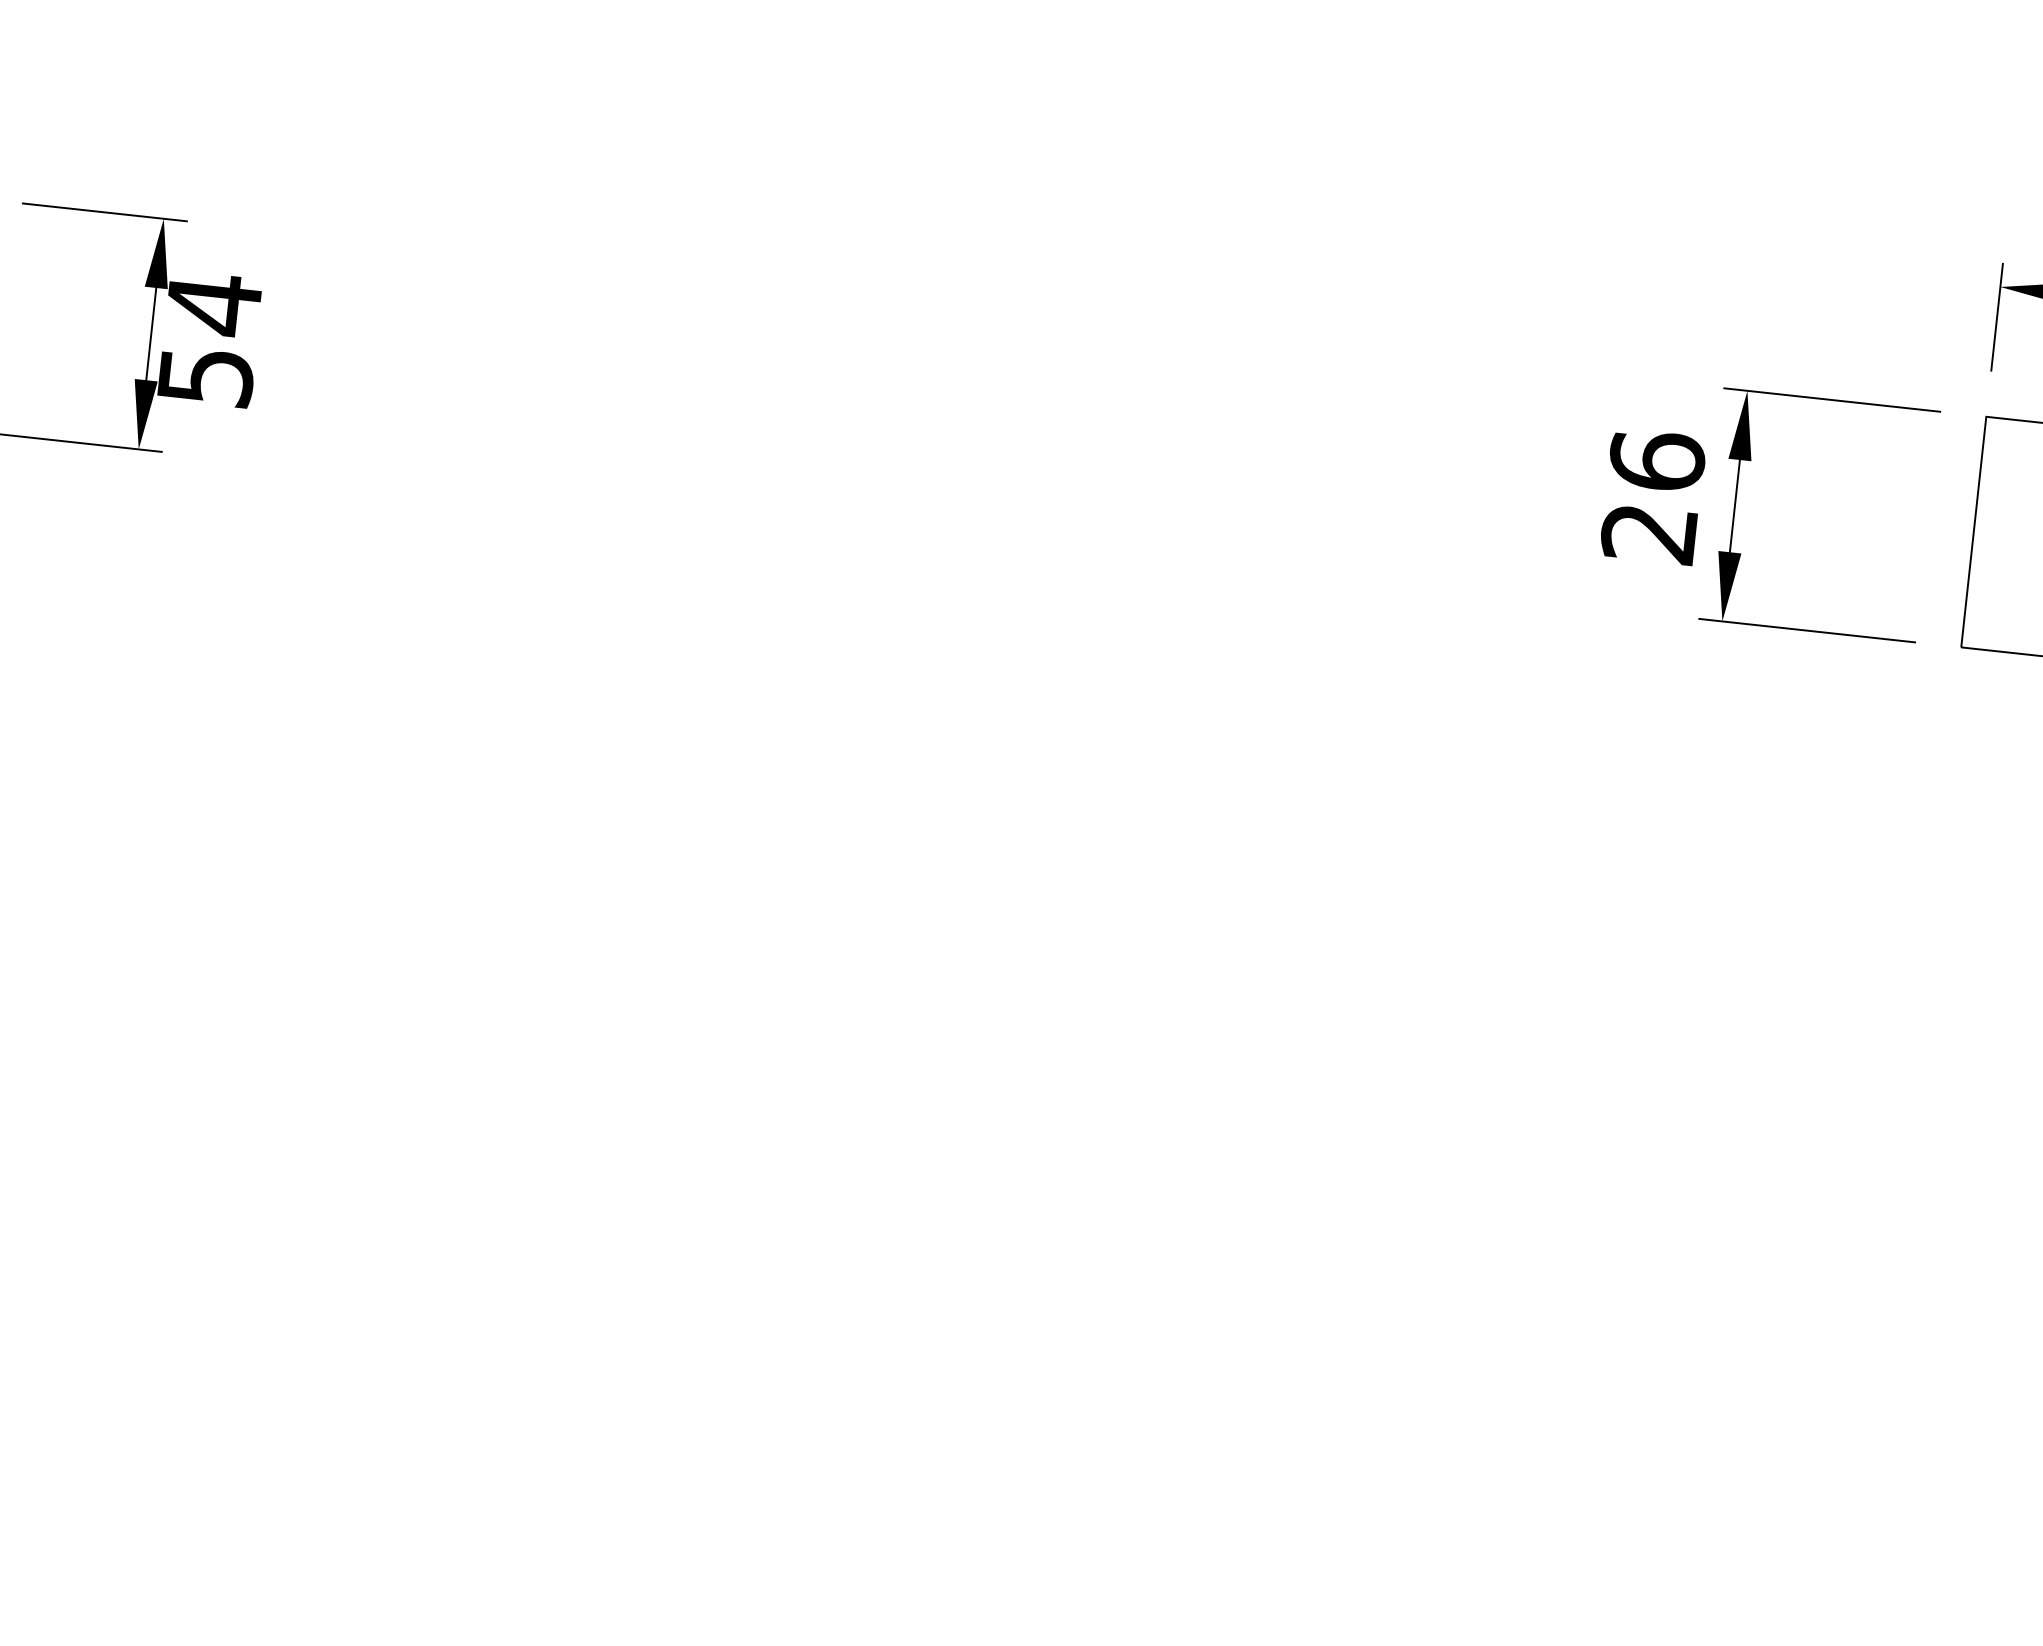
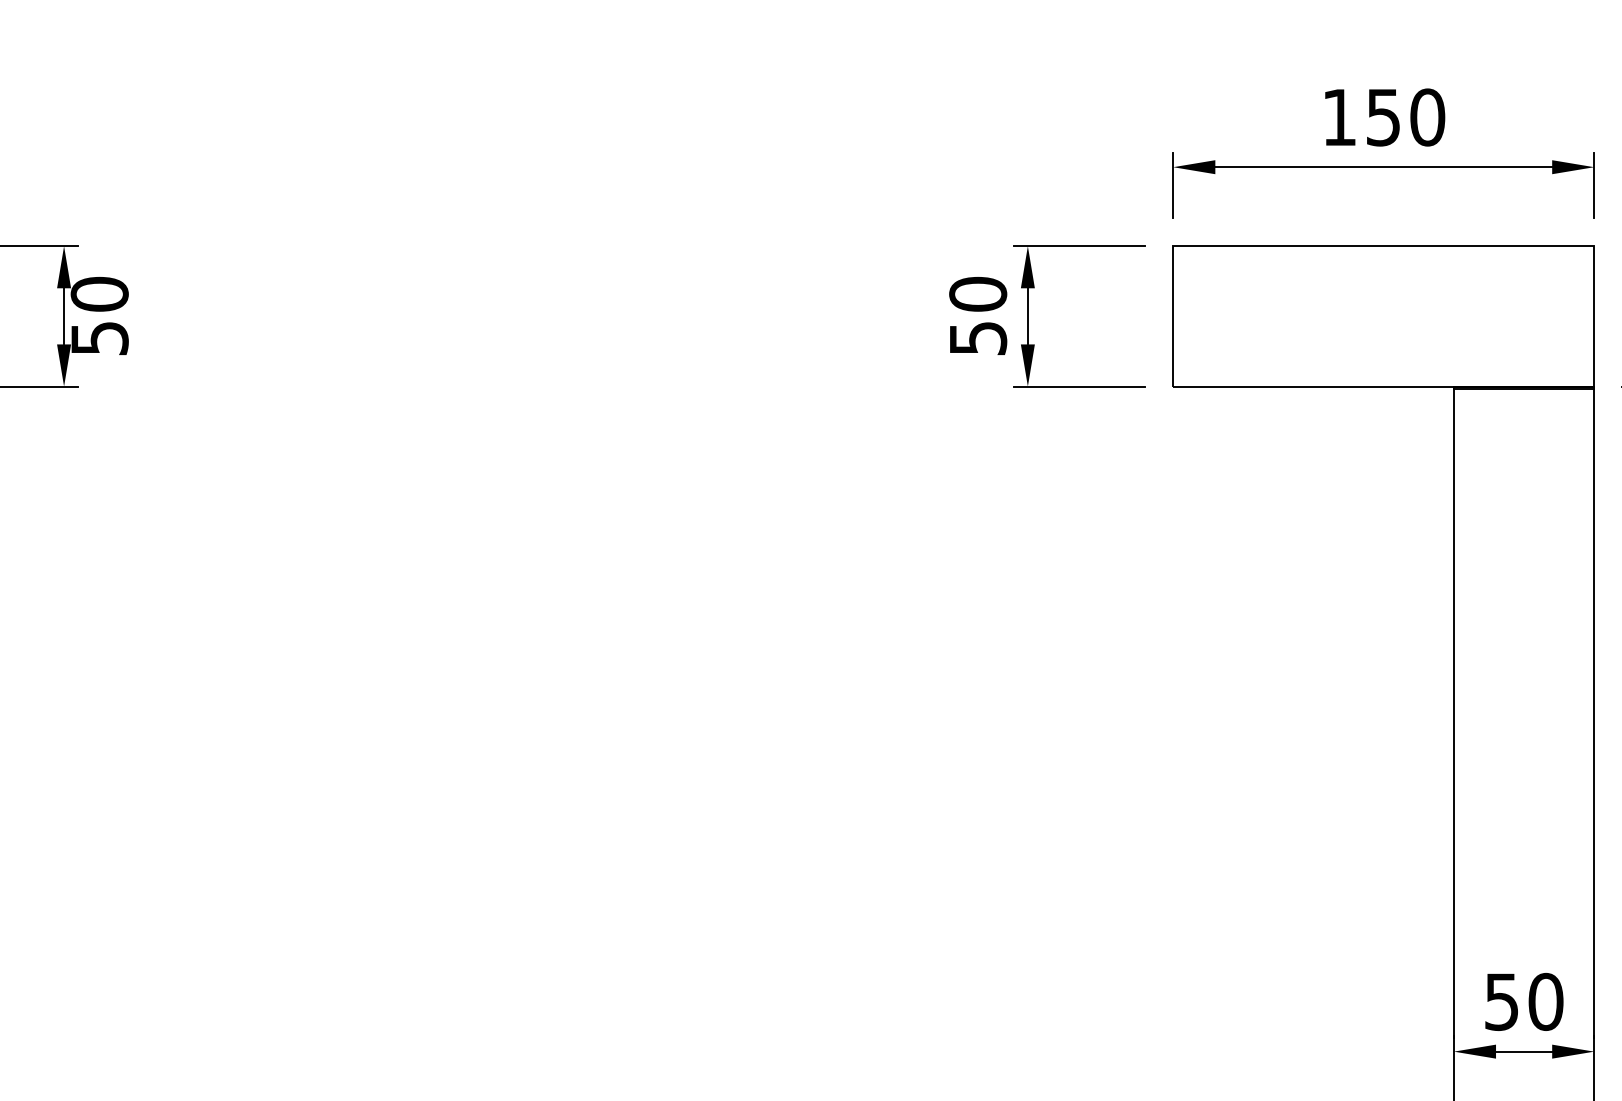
text: (213, 304) -> (99, 294), 54 -> 50
text: (1653, 495) -> (978, 315), 26 -> 50

